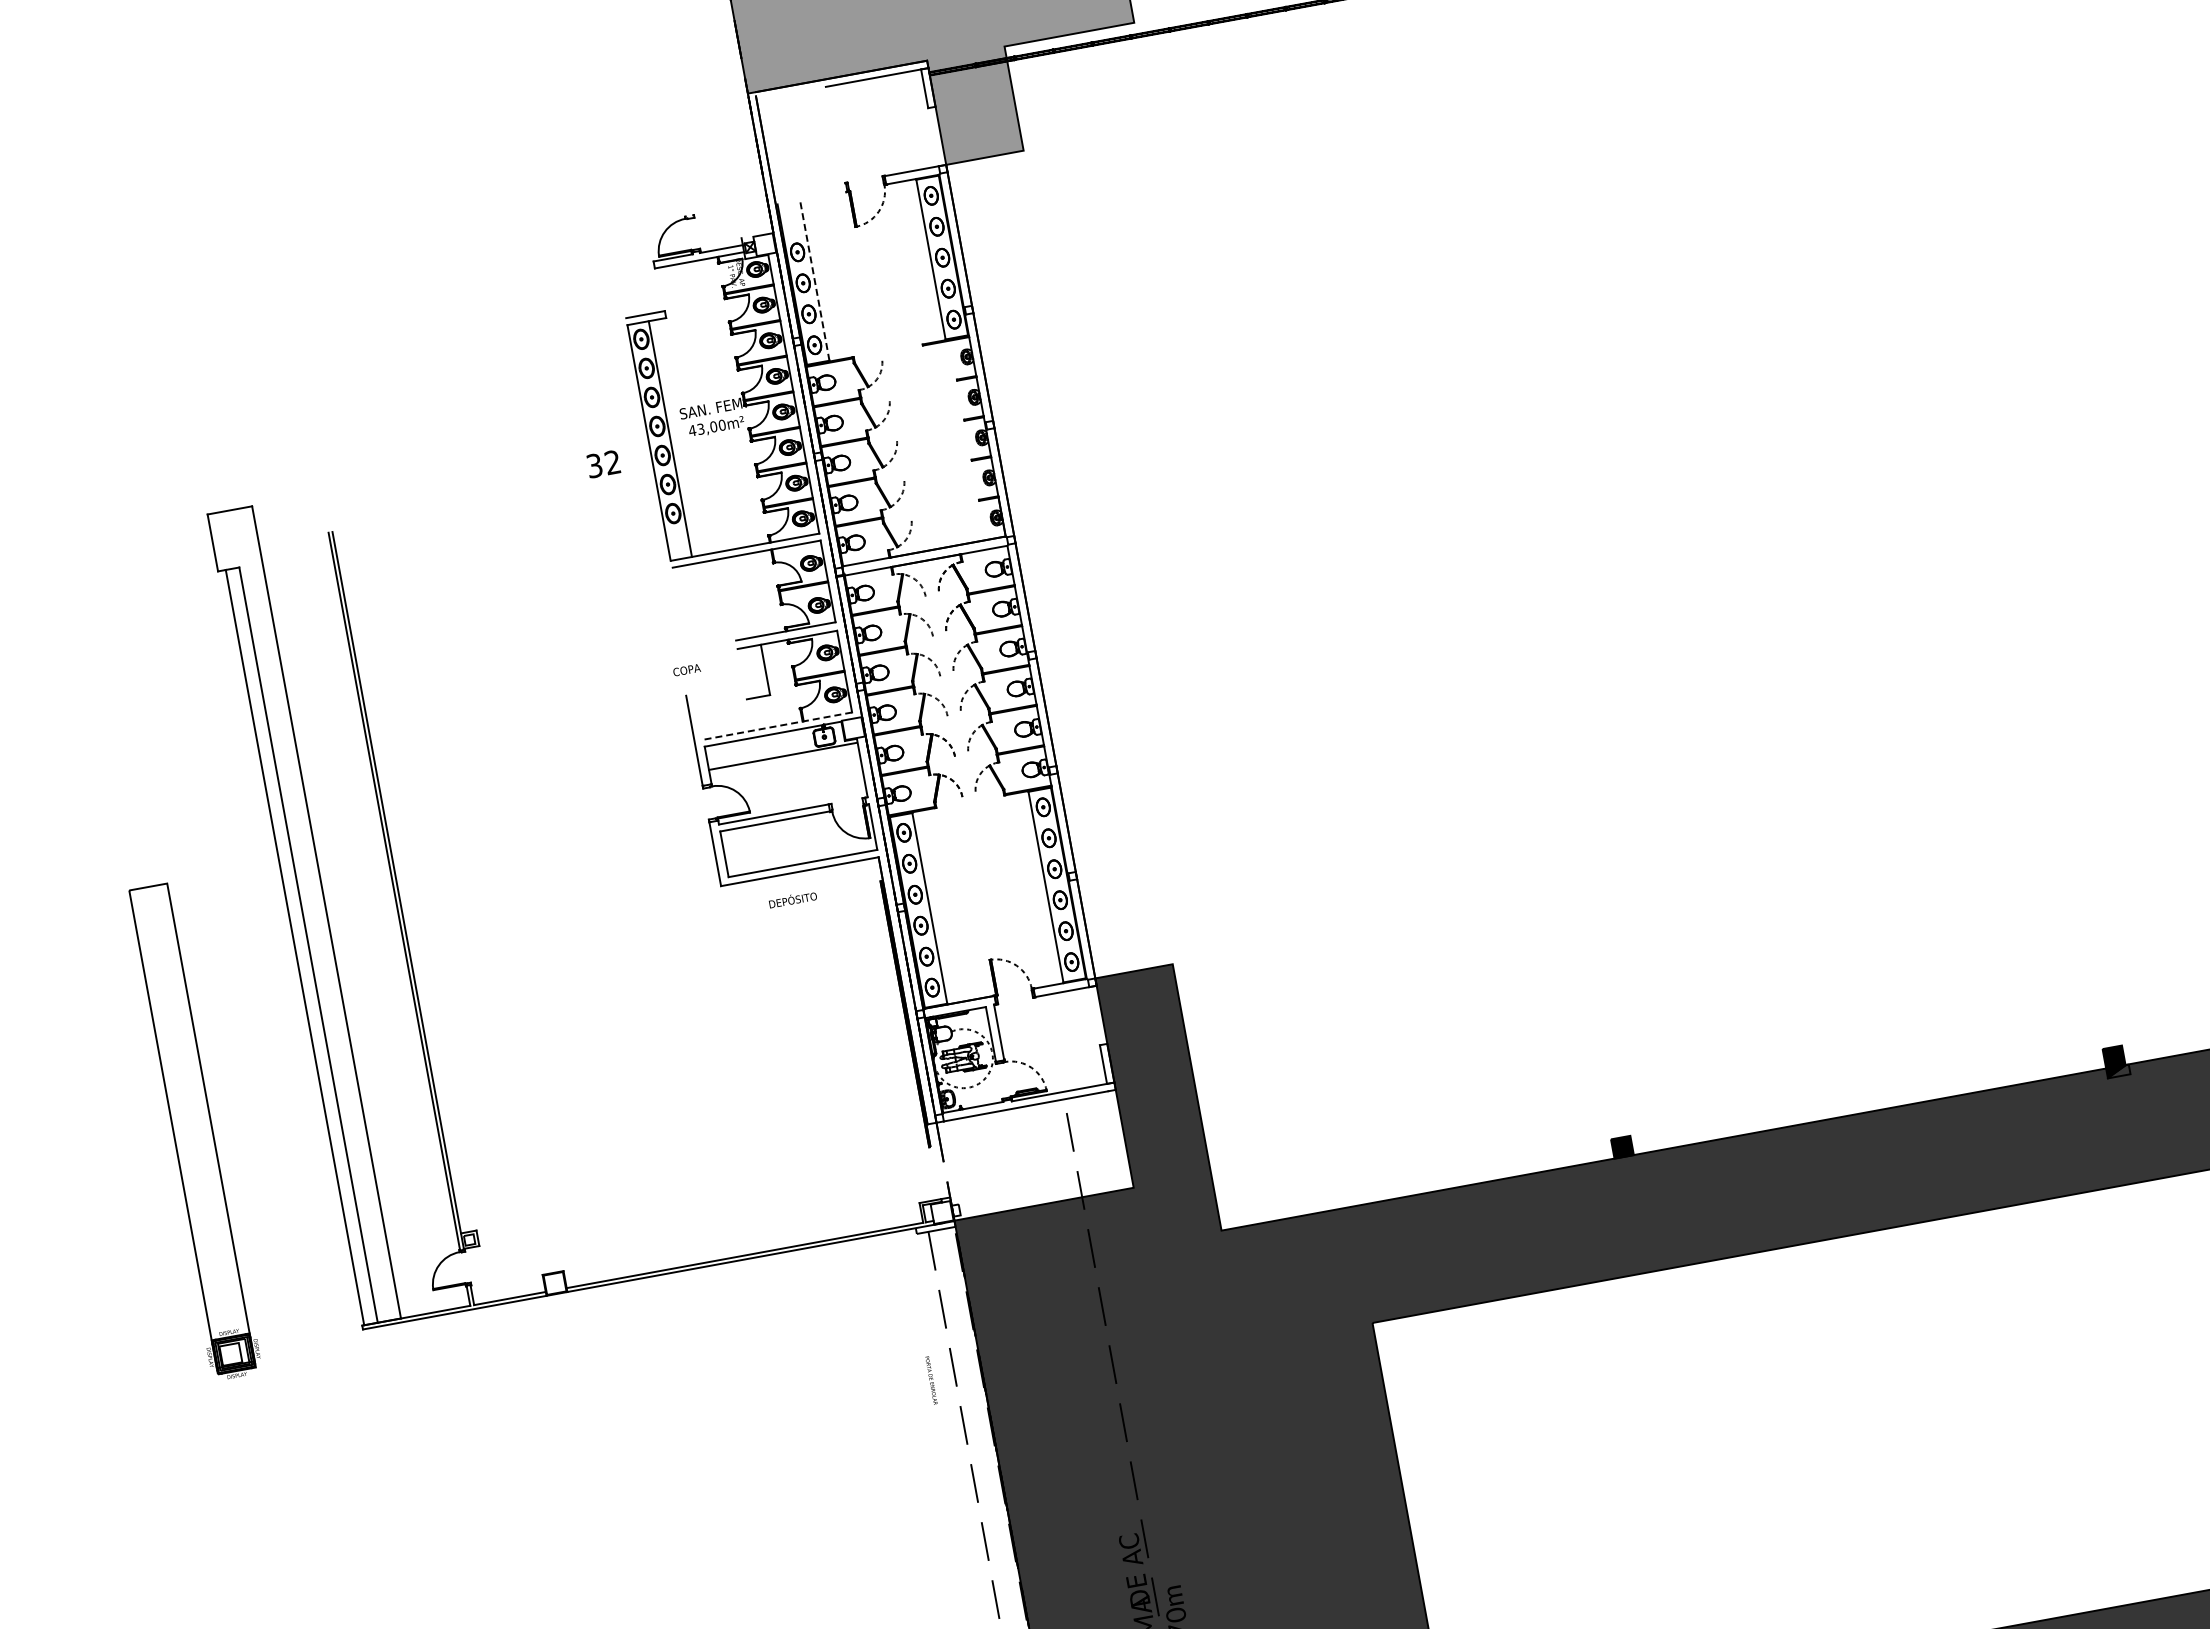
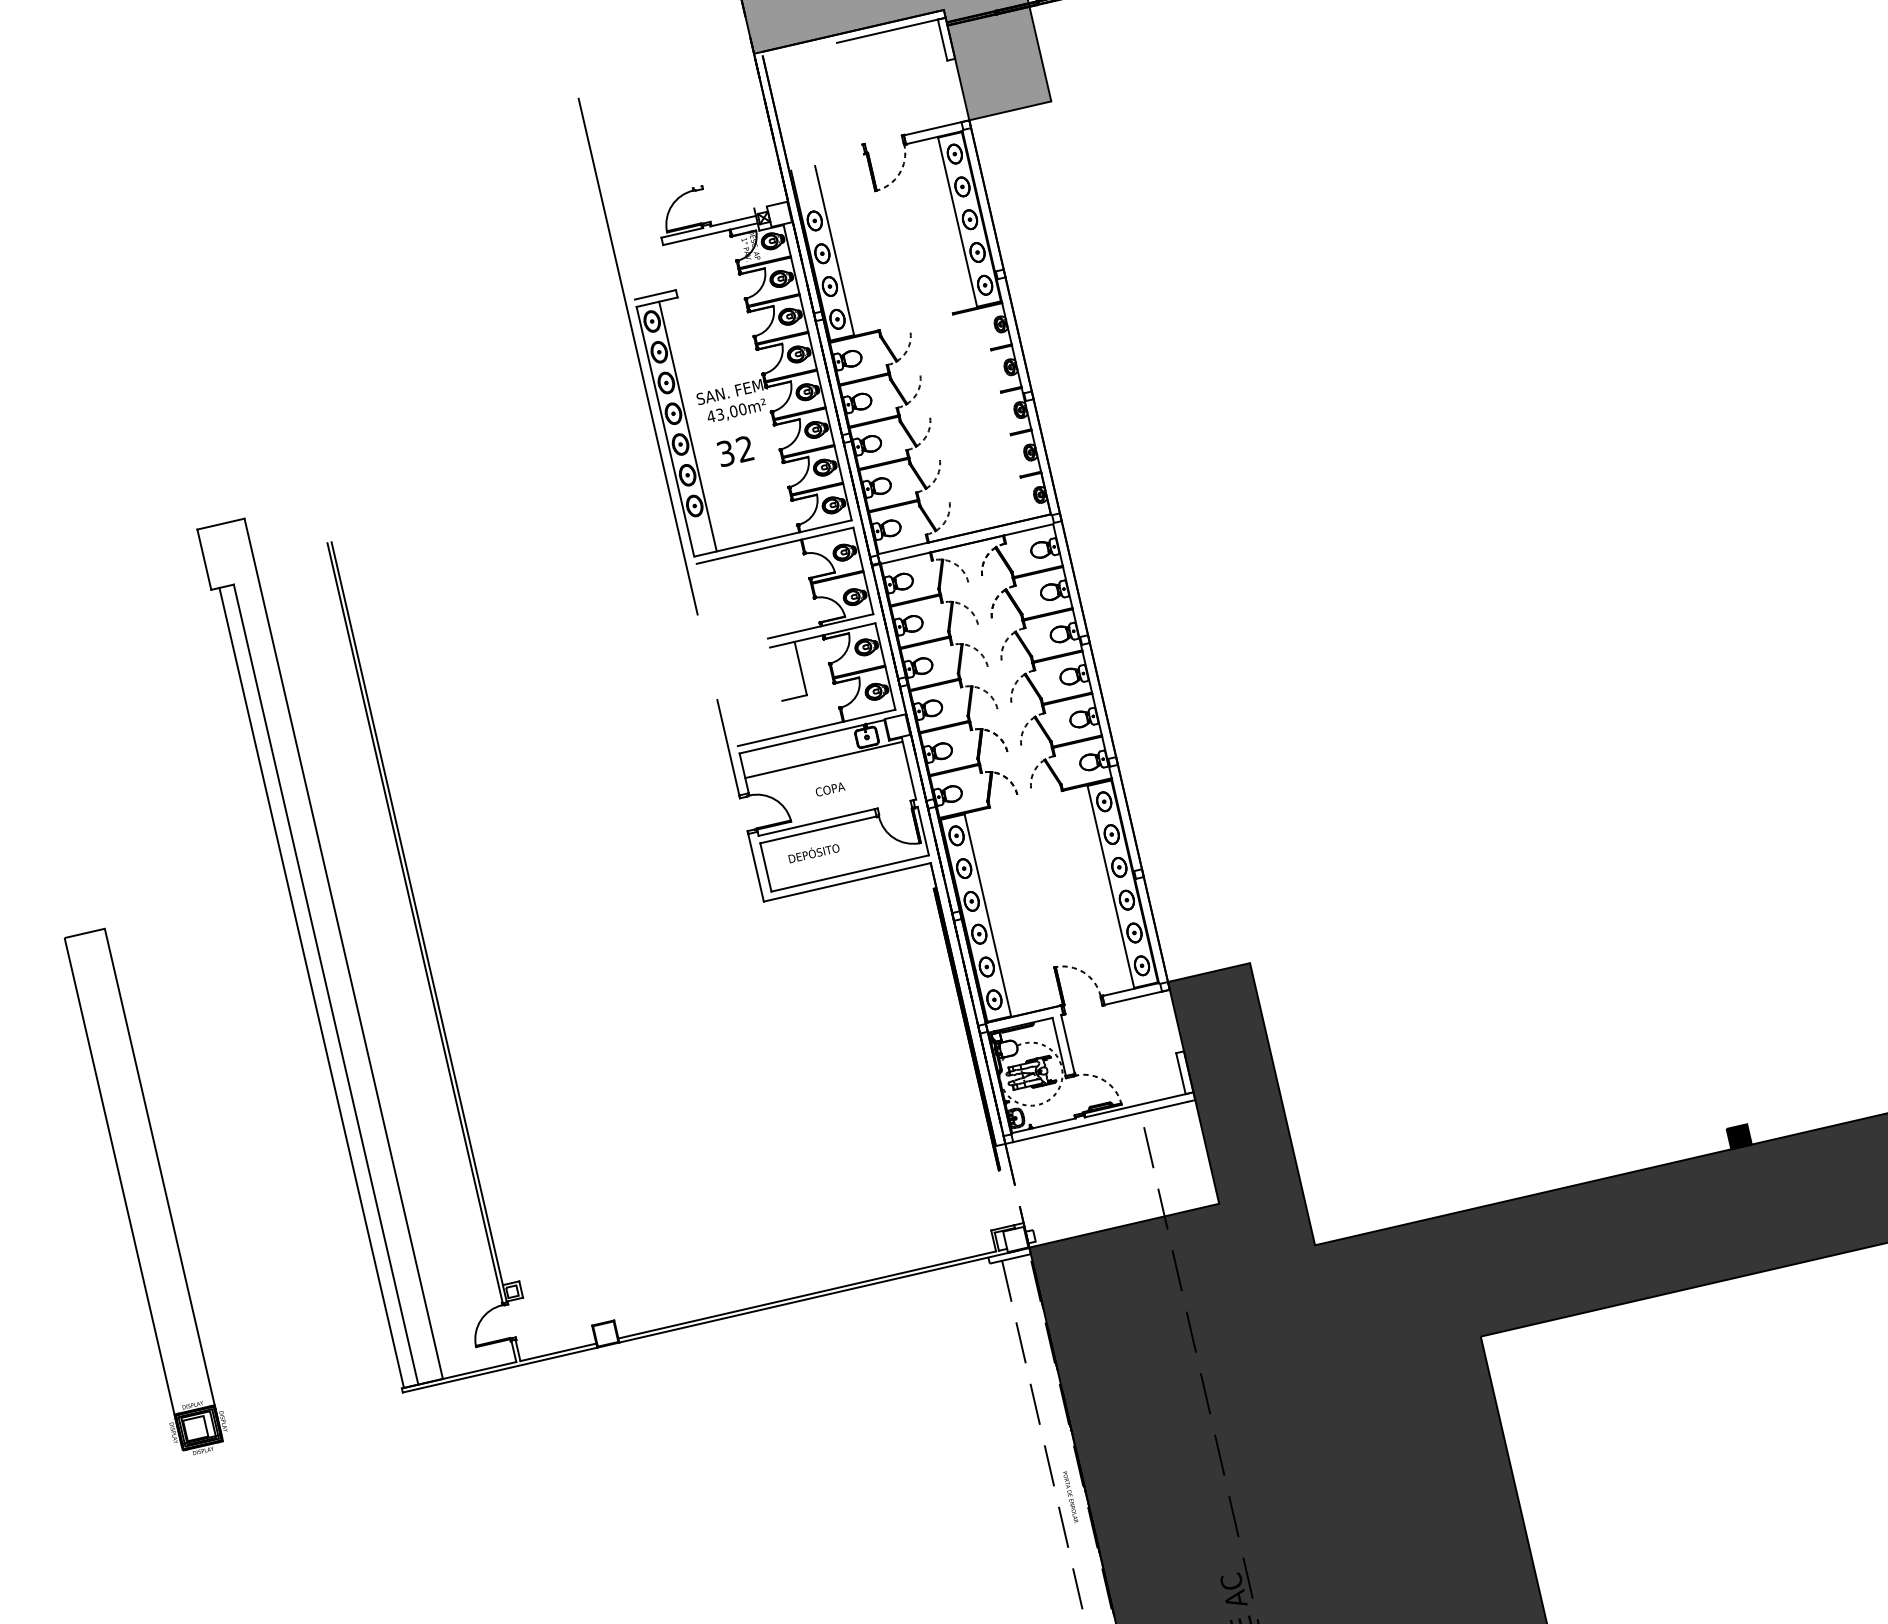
line: (814, 280) -> (834, 250), dashed -> solid
line: (626, 371) -> (637, 356), added
text: (603, 464) -> (735, 451), moved
text: (687, 670) -> (830, 789), moved
line: (777, 726) -> (816, 728), dashed -> solid
text: (792, 900) -> (813, 853), moved
part: (194, 1130) -> (145, 1191), moved
text: (931, 1380) -> (1070, 1497), moved

